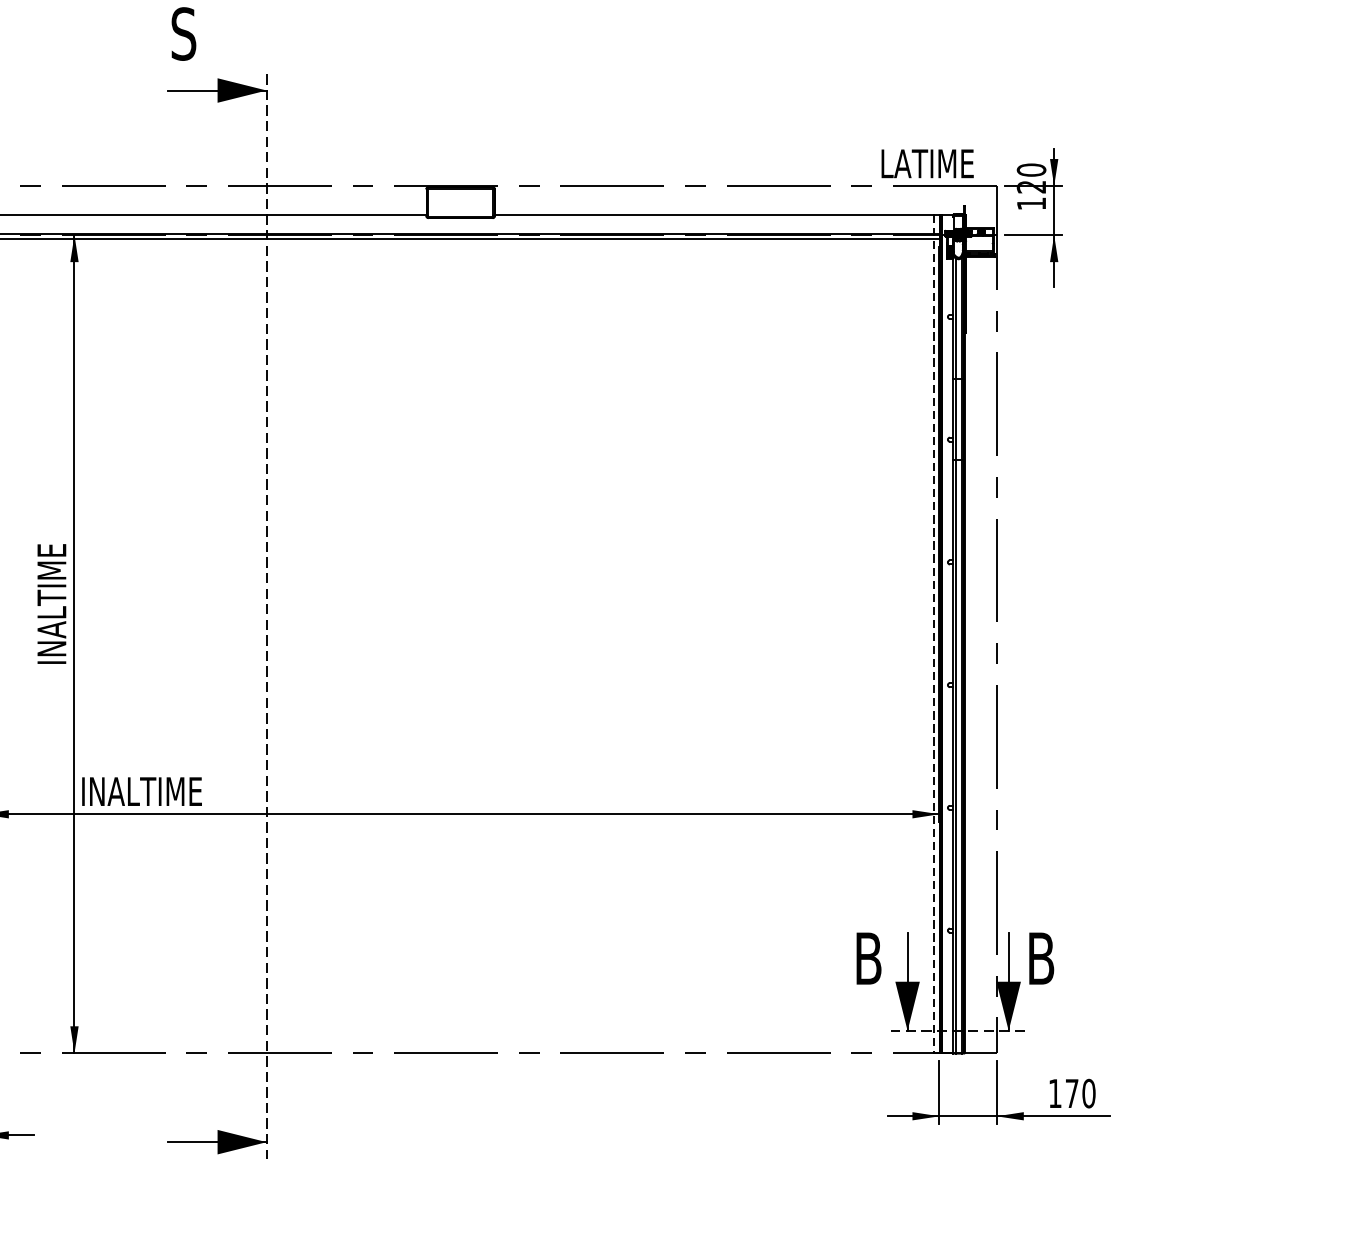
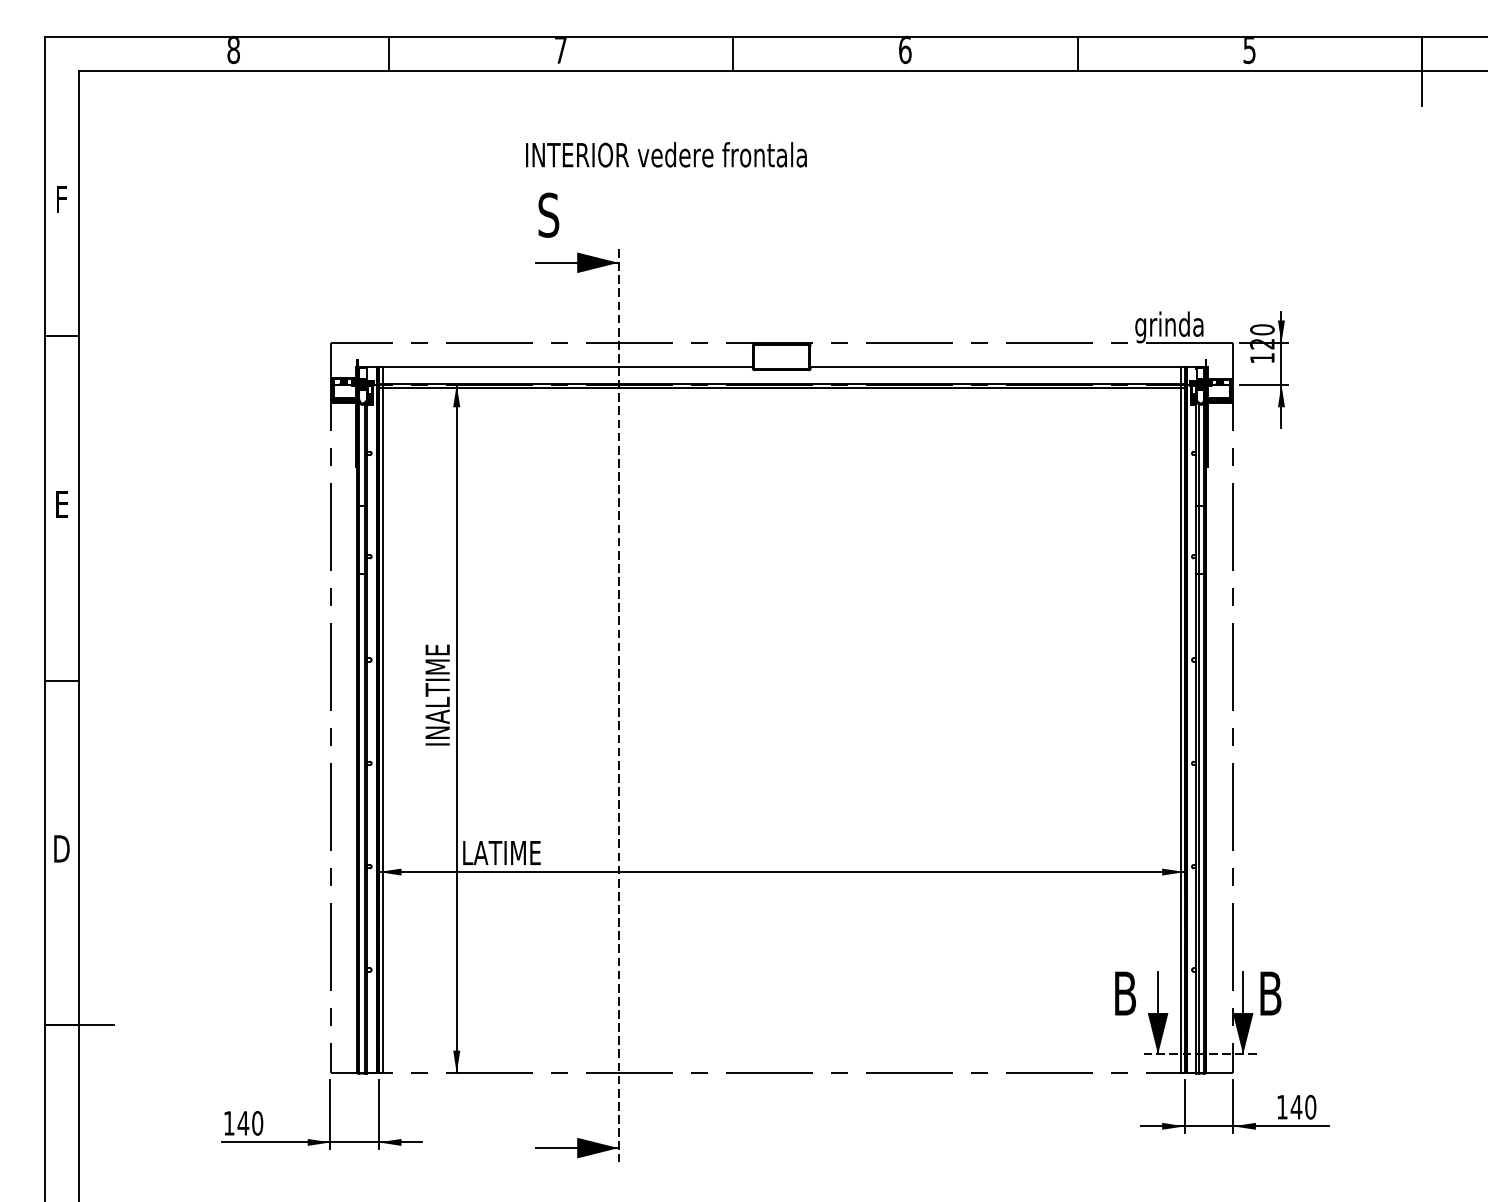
text: (927, 167) -> (1174, 327), LATIME -> grinda
line: (934, 634) -> (1180, 720), dashed -> solid
text: (143, 792) -> (514, 853), INALTIME -> LATIME
text: (1072, 1093) -> (1296, 1107), 170 -> 140

